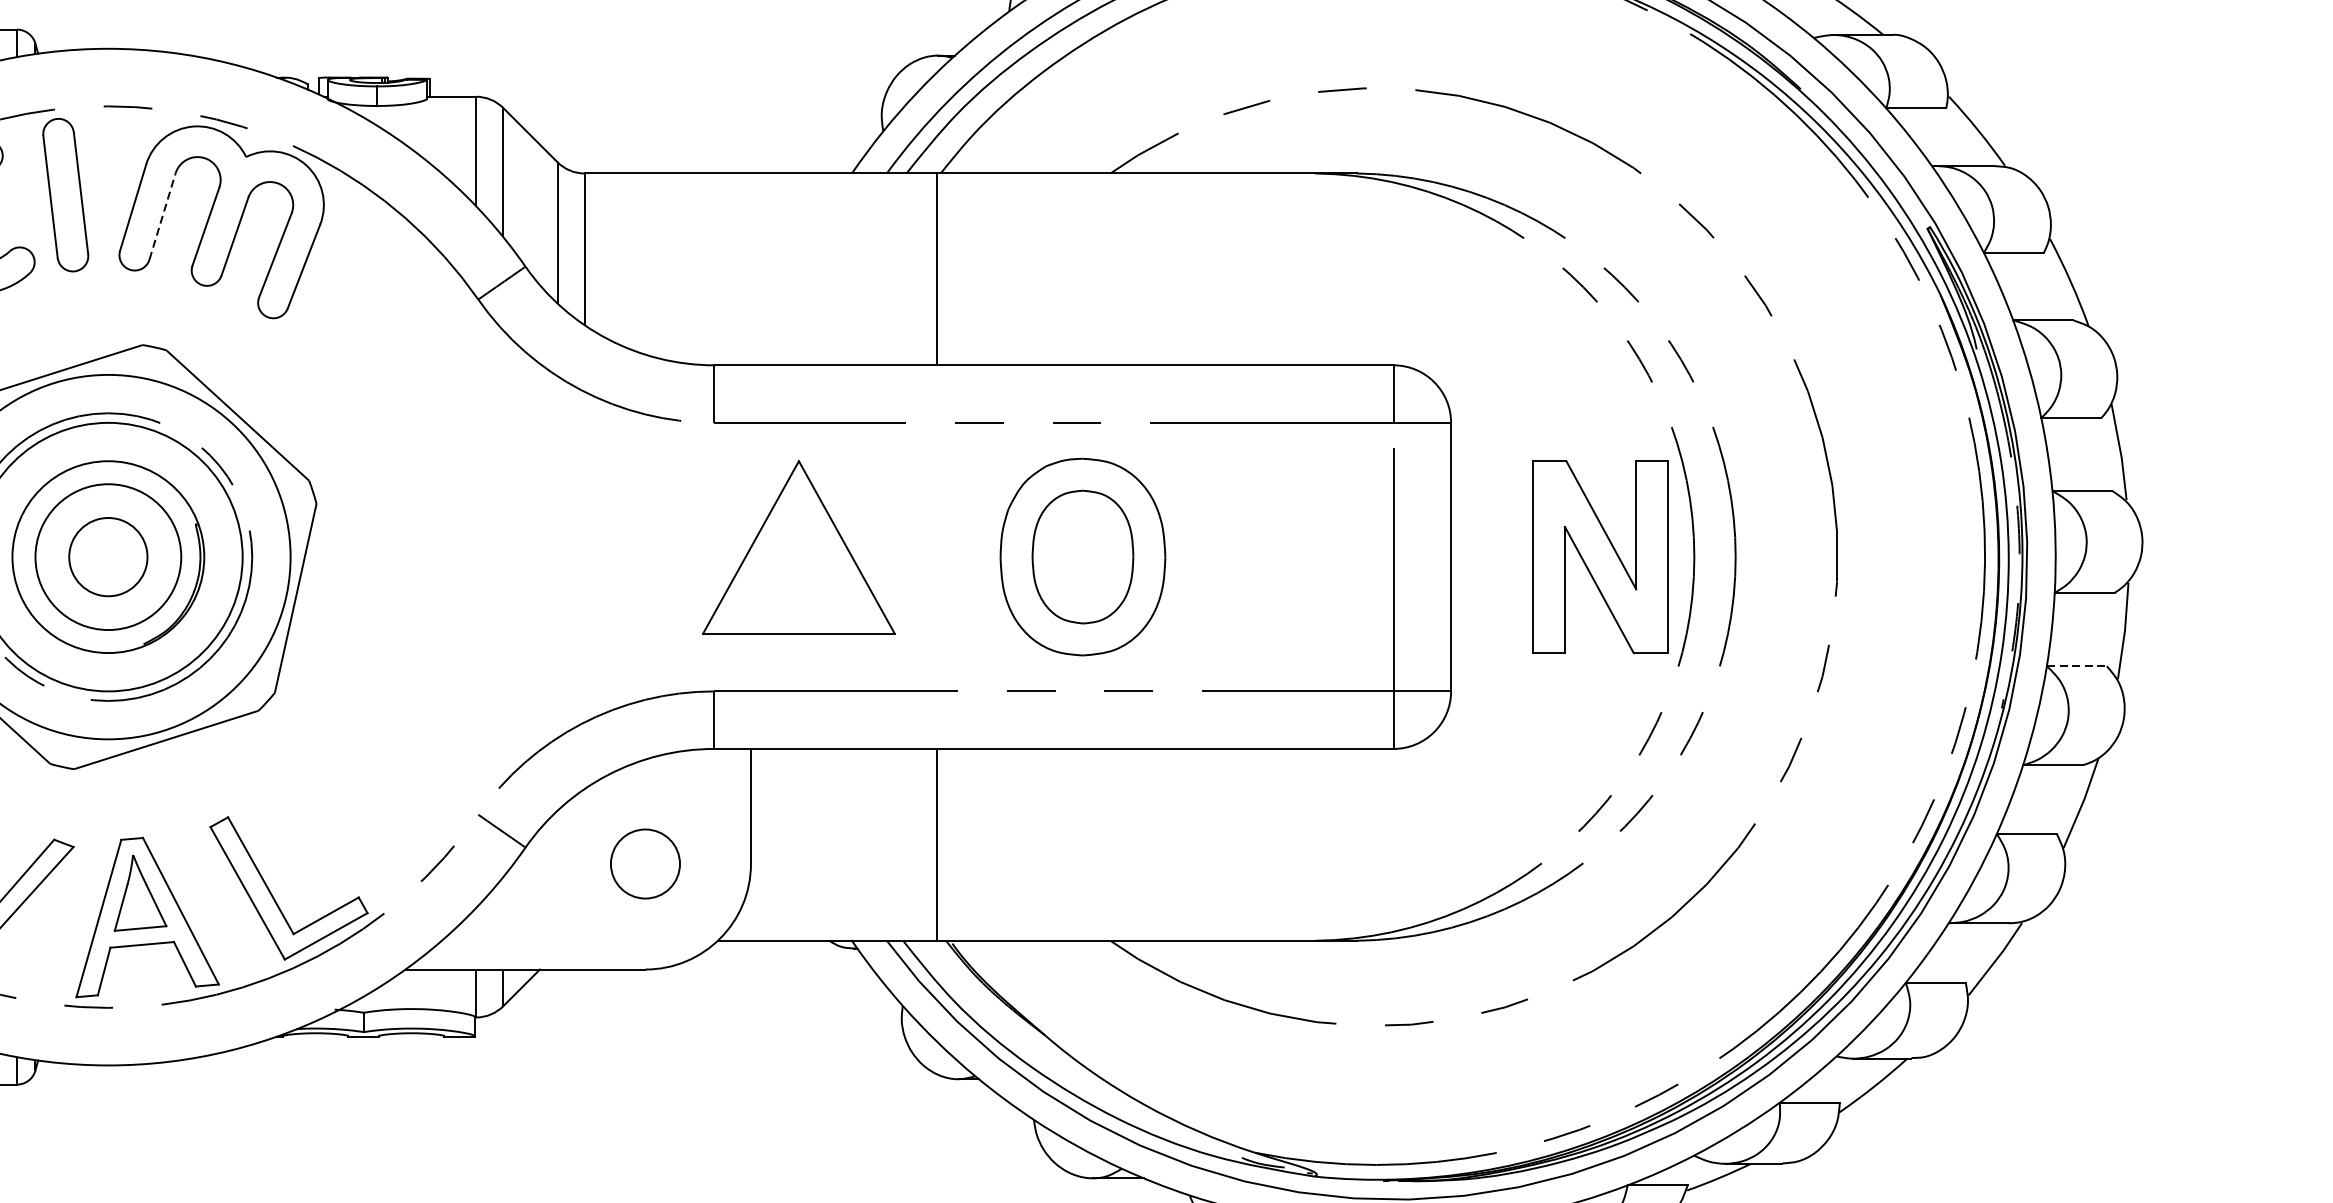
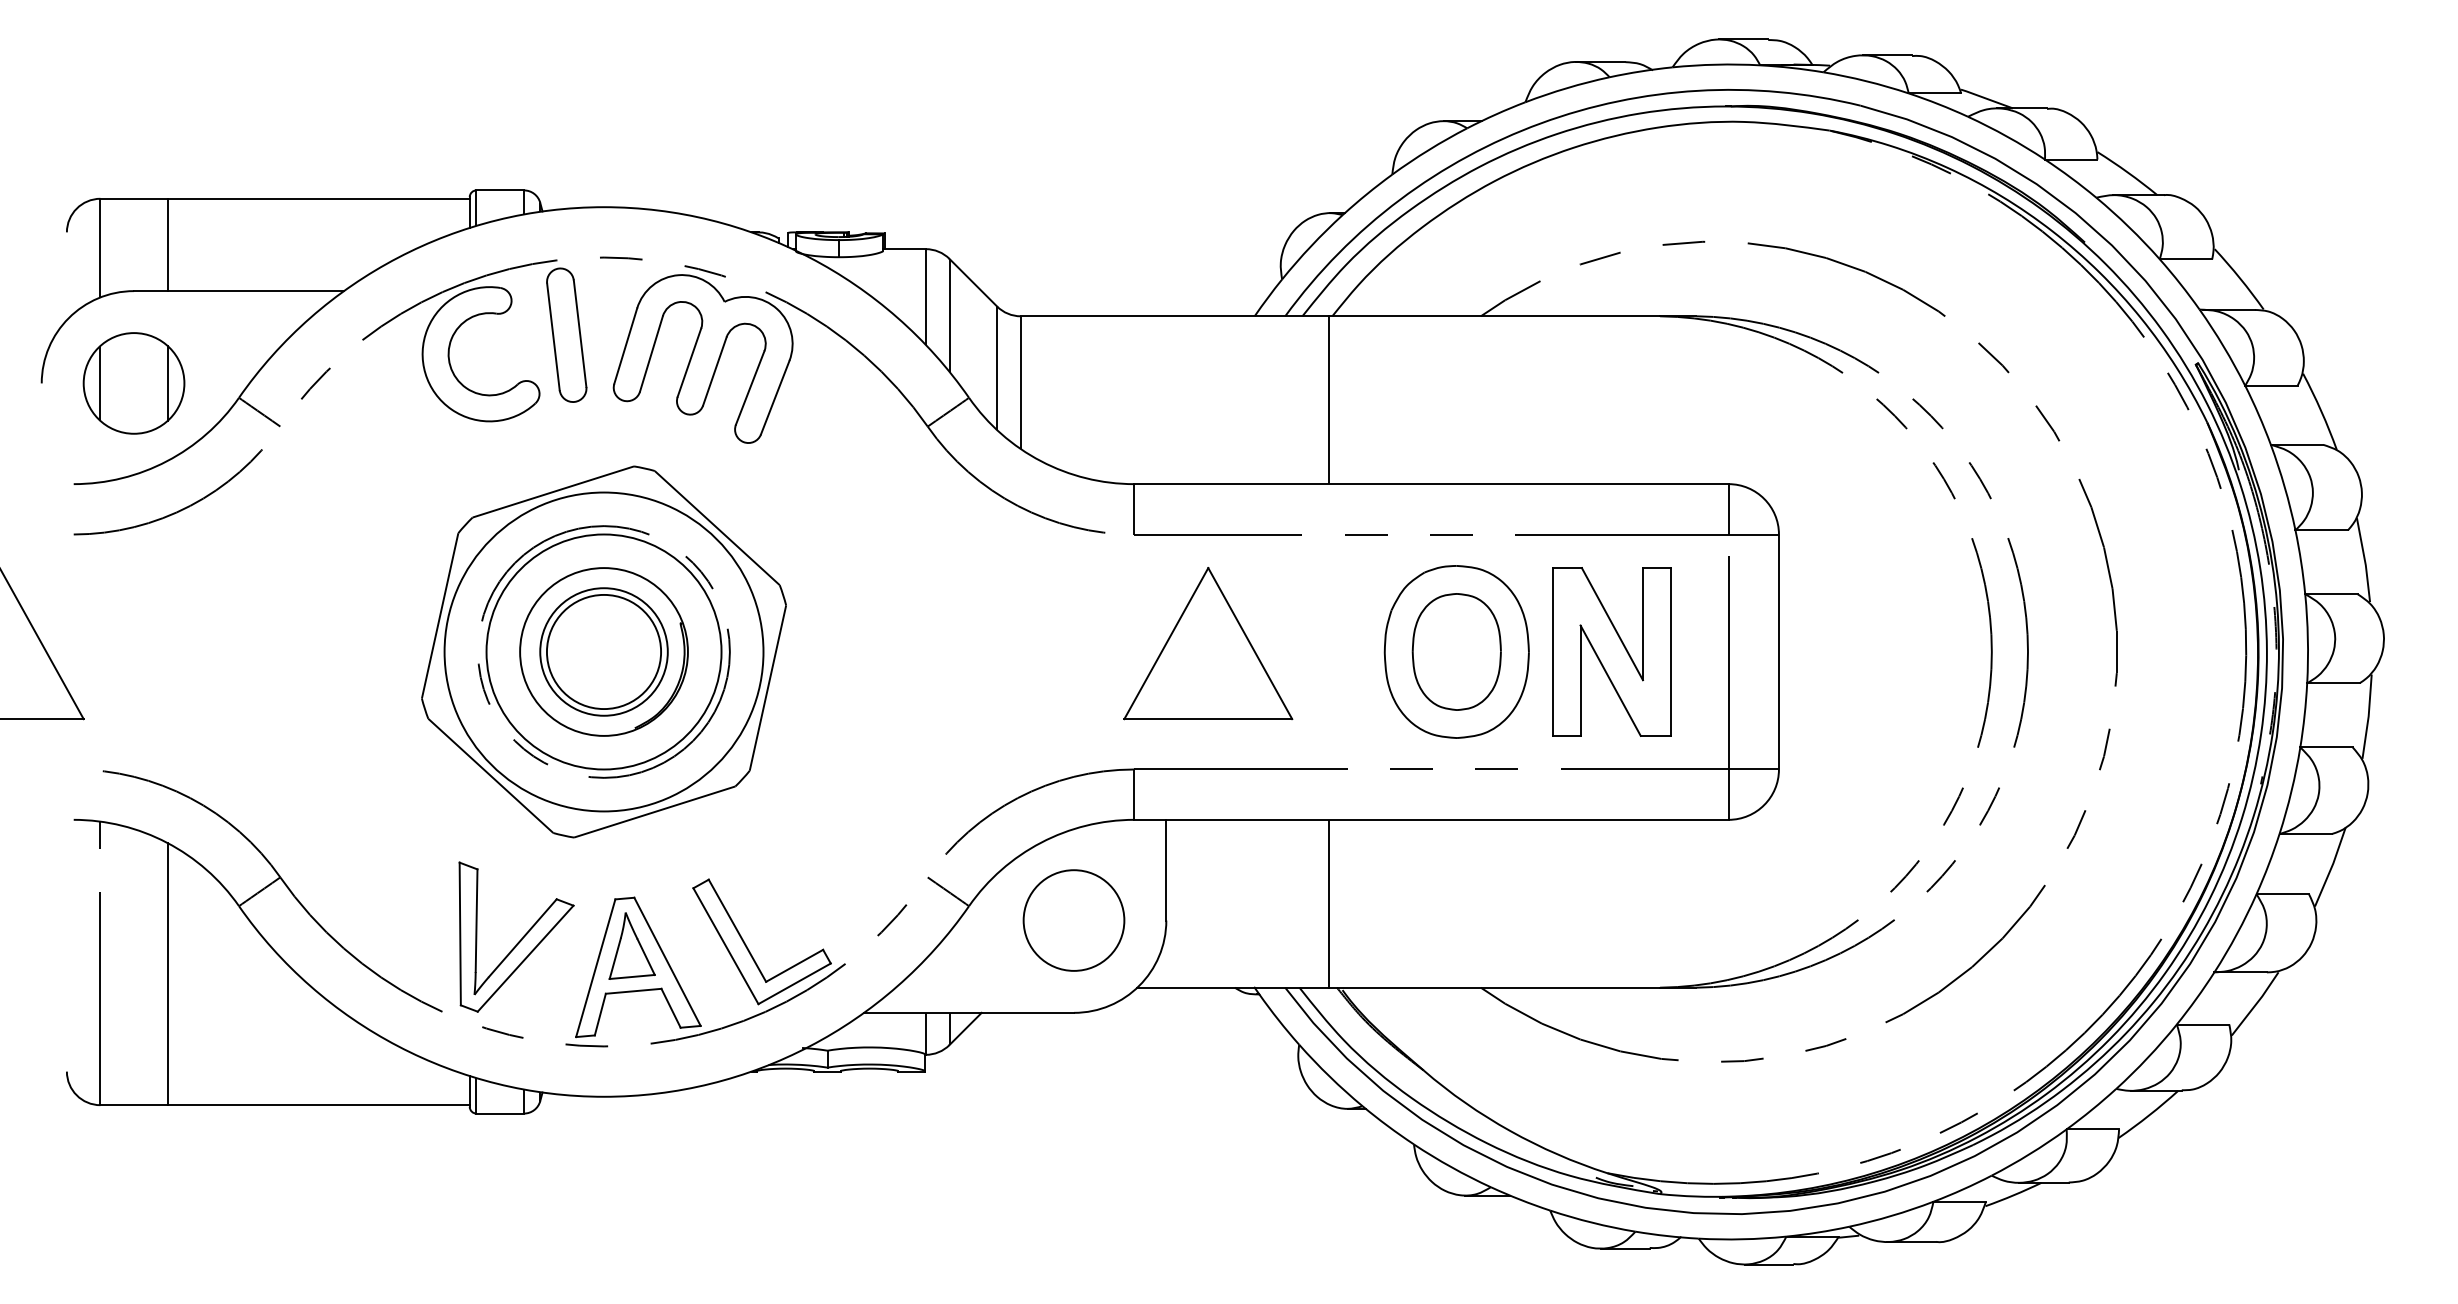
line: (162, 216) -> (651, 353), dashed -> solid
circle: (107, 556) -> (603, 651), size x1.67
part: (1600, 556) -> (1611, 651), moved
line: (2077, 666) -> (2327, 747), dashed -> solid
circle: (644, 863) -> (1073, 920), size x1.67

